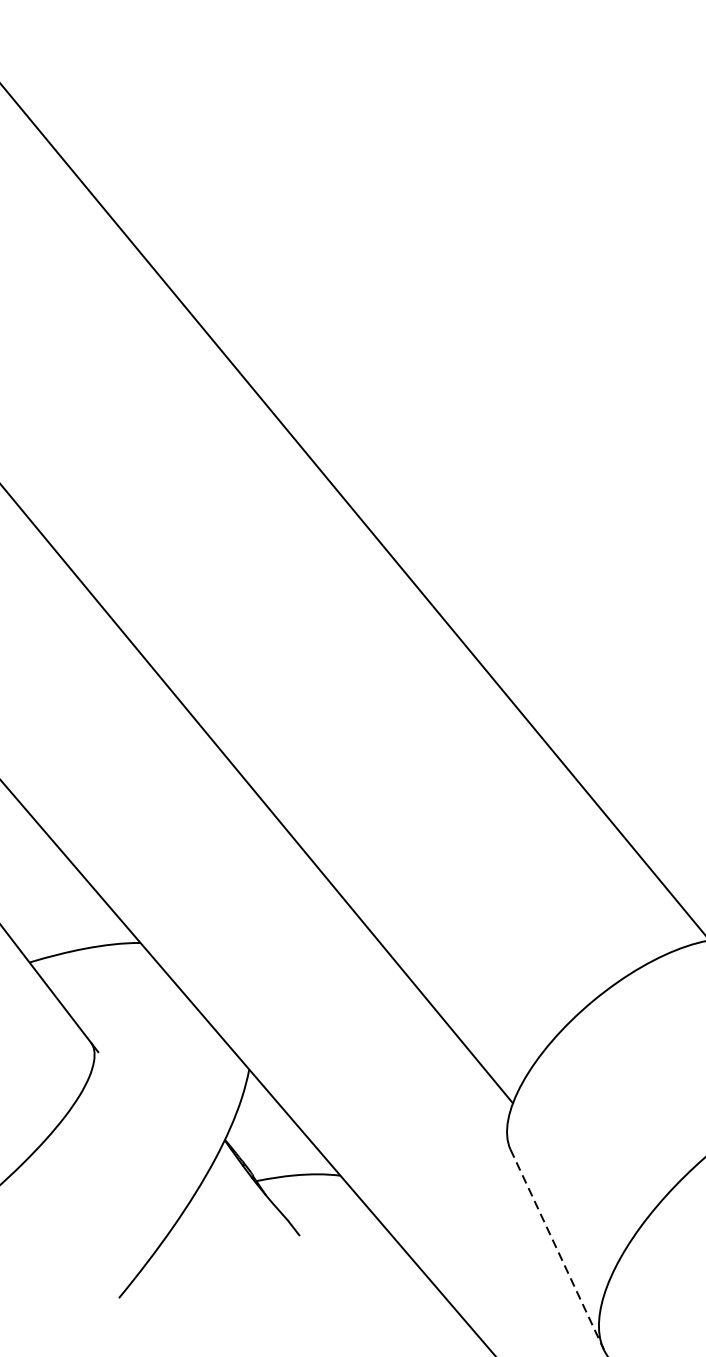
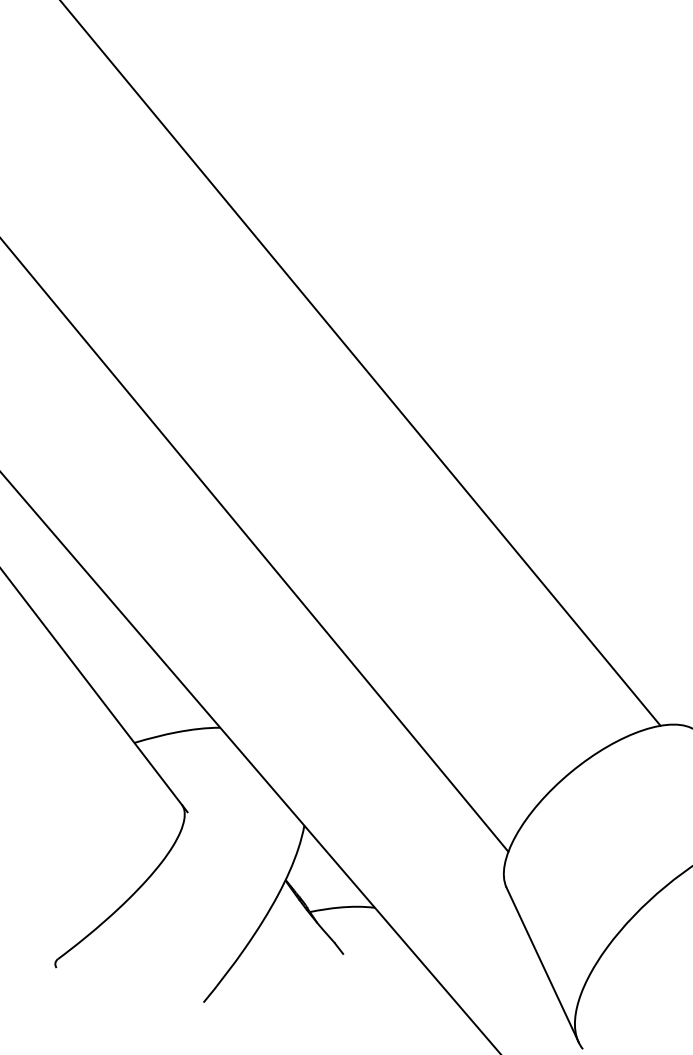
line: (557, 1250) -> (542, 965), dashed -> solid

